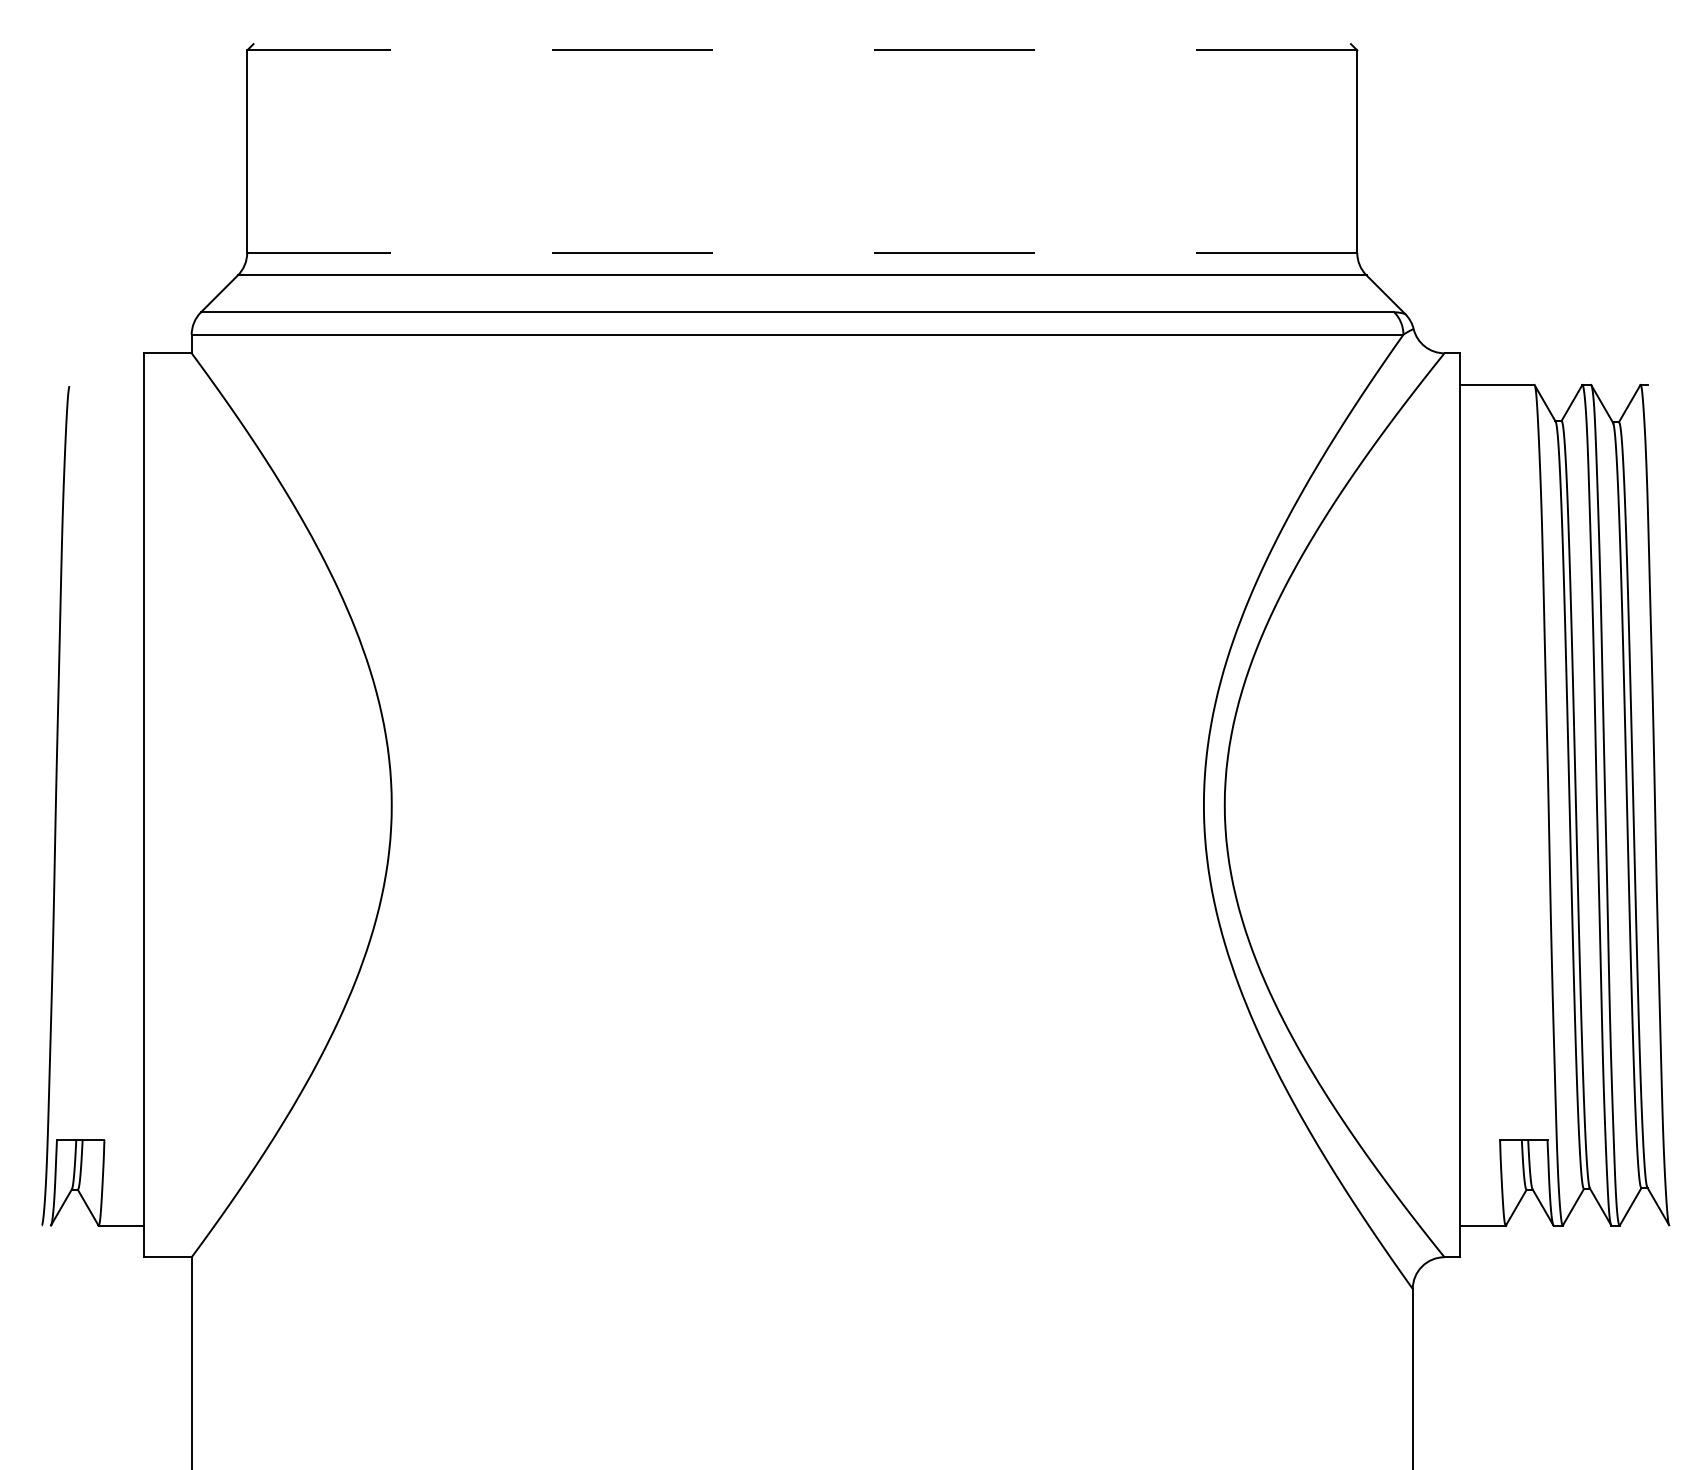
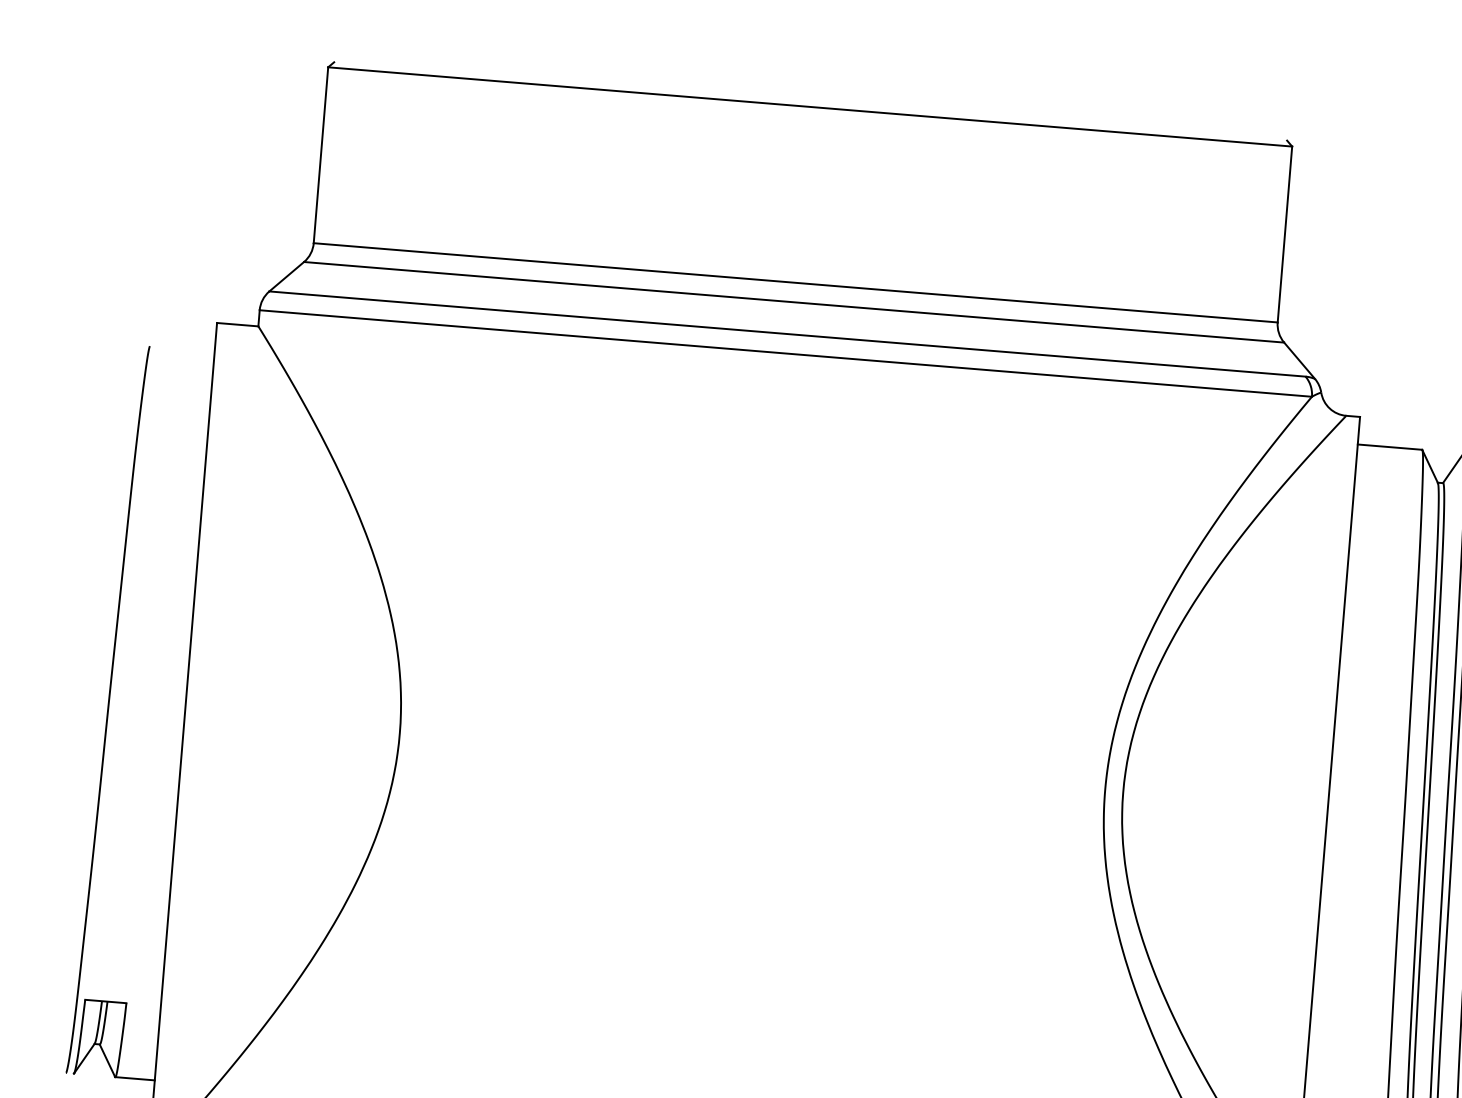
line: (801, 50) -> (809, 106), dashed -> solid
line: (801, 252) -> (795, 282), dashed -> solid

